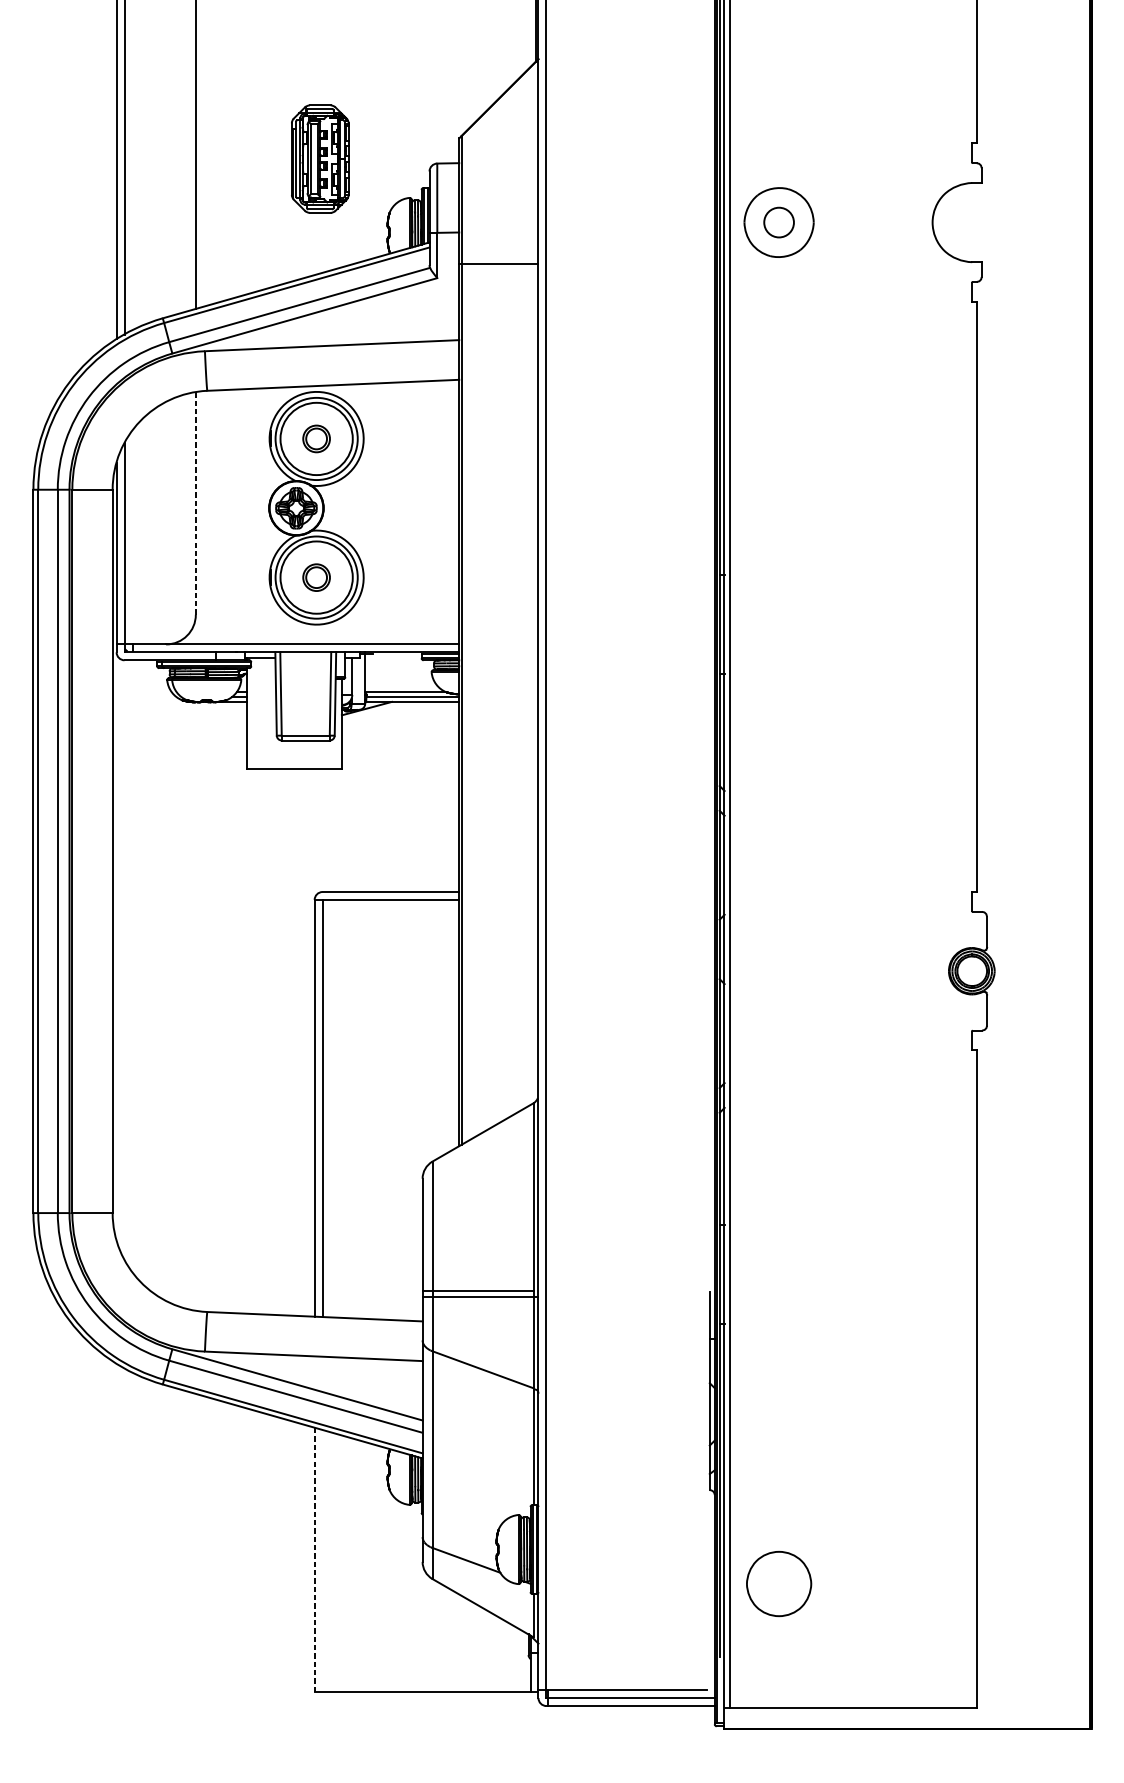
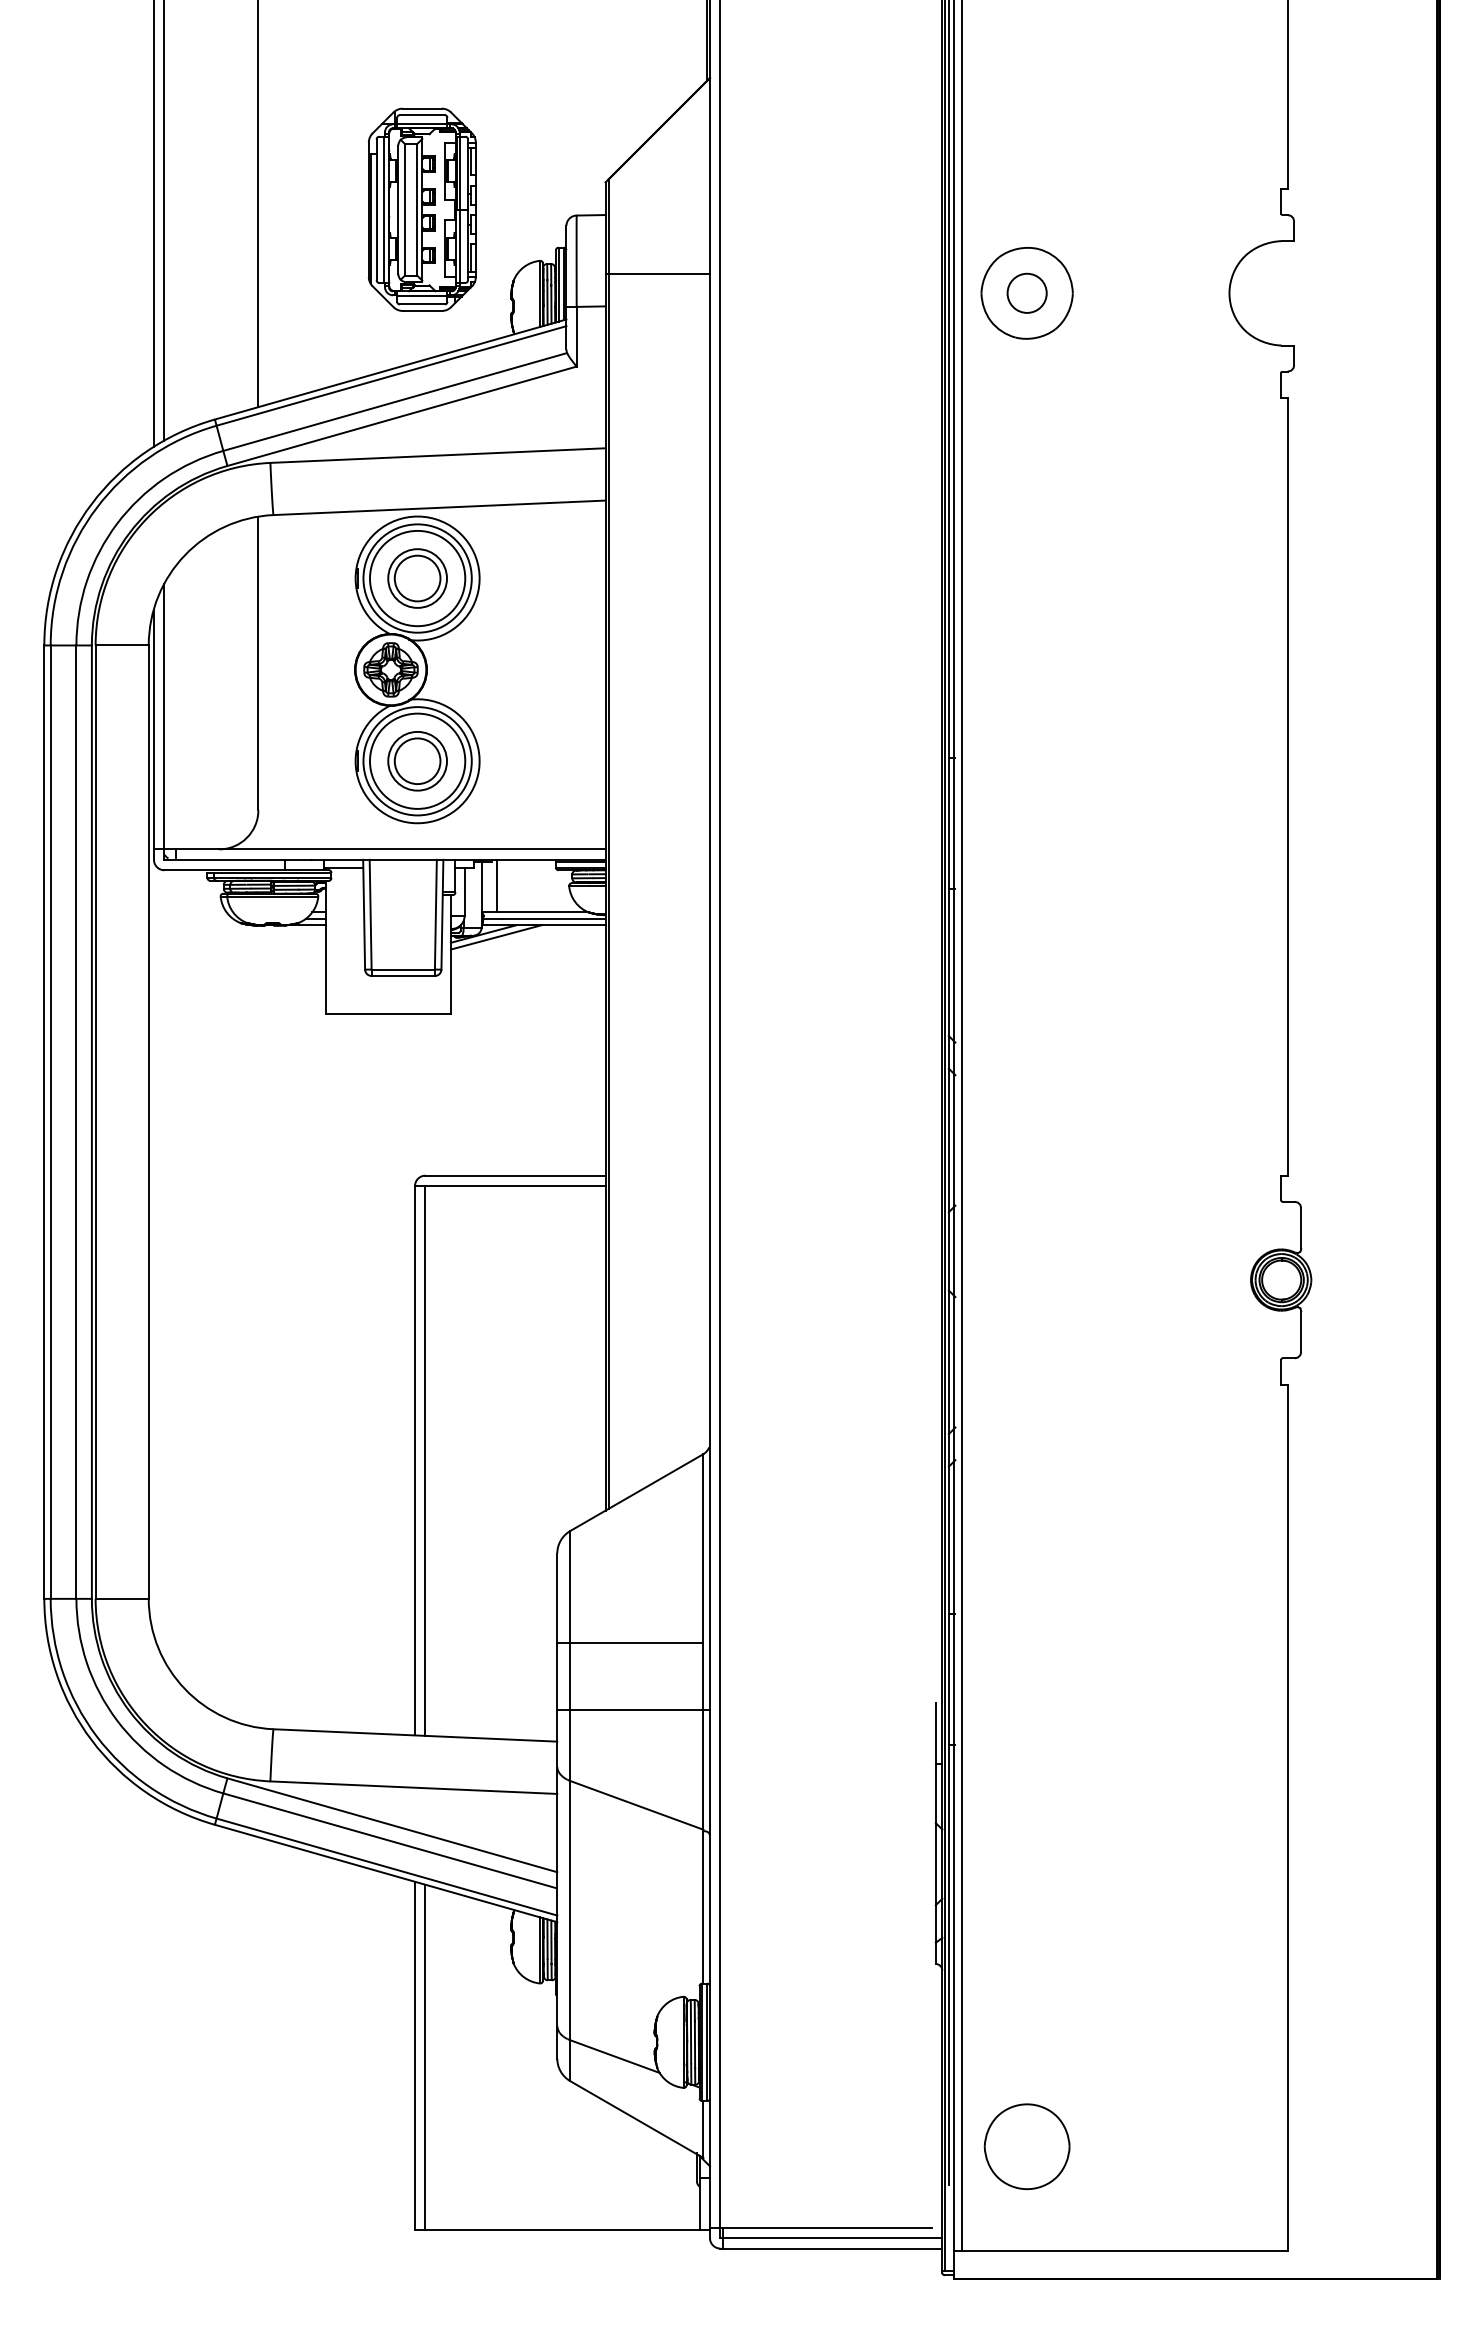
part: (320, 158) -> (422, 209), size x1.43
line: (498, 263) -> (657, 273), moved
part: (316, 438) -> (417, 578), size x1.67
line: (195, 503) -> (258, 663), dashed -> solid
part: (316, 577) -> (417, 761), size x1.67
line: (377, 671) -> (497, 885), added
line: (376, 711) -> (496, 937), added
line: (478, 1290) -> (630, 1642), moved
line: (315, 1559) -> (415, 2055), dashed -> solid
line: (322, 1561) -> (425, 2057), added
part: (778, 1583) -> (1026, 2146), moved

